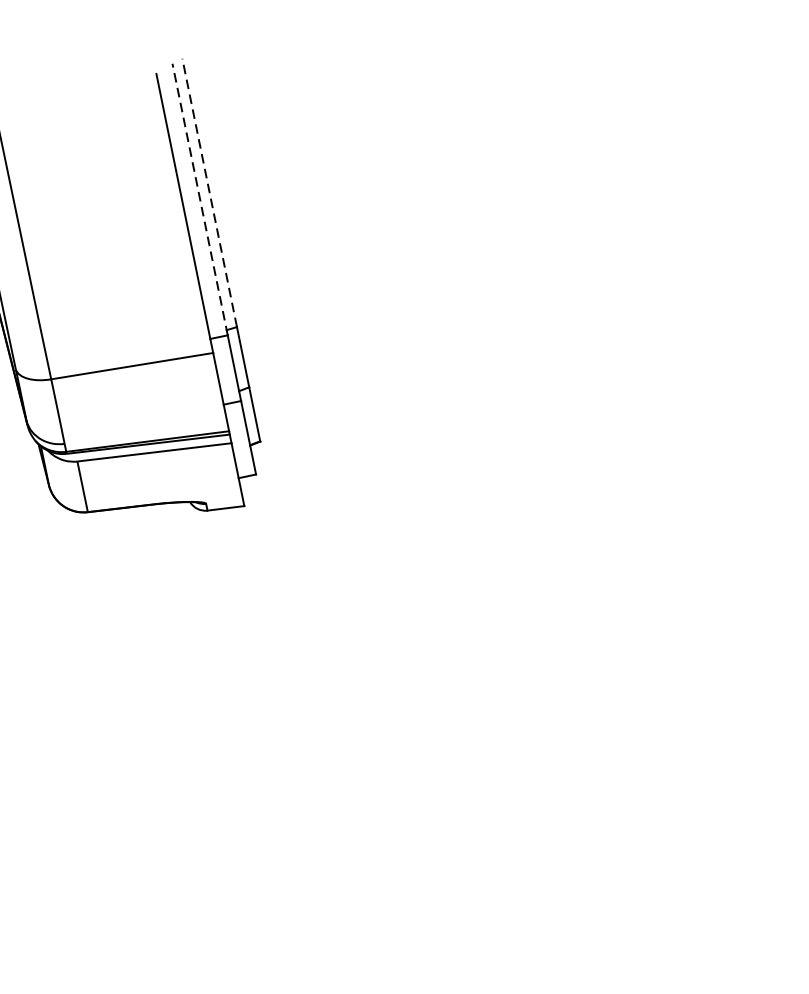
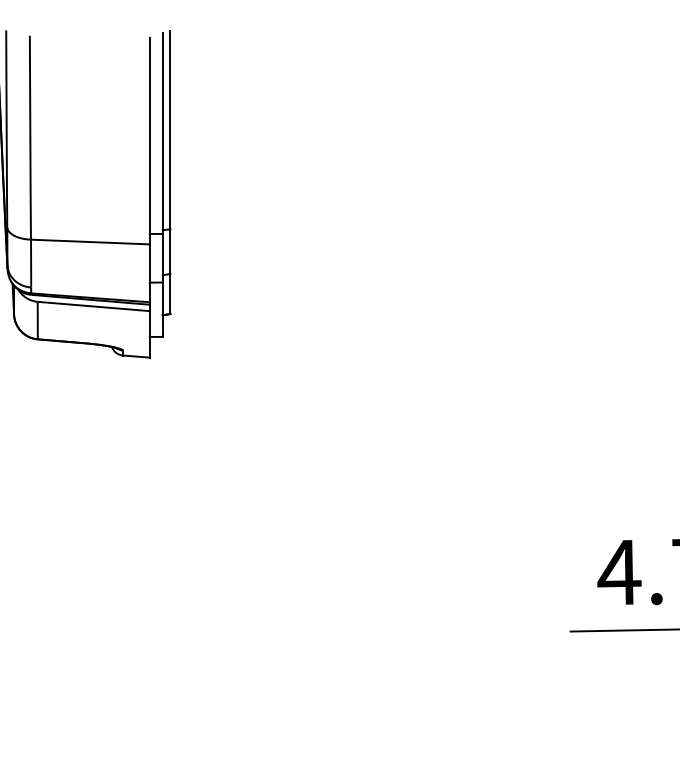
line: (209, 191) -> (170, 129), dashed -> solid
line: (199, 199) -> (162, 133), dashed -> solid

